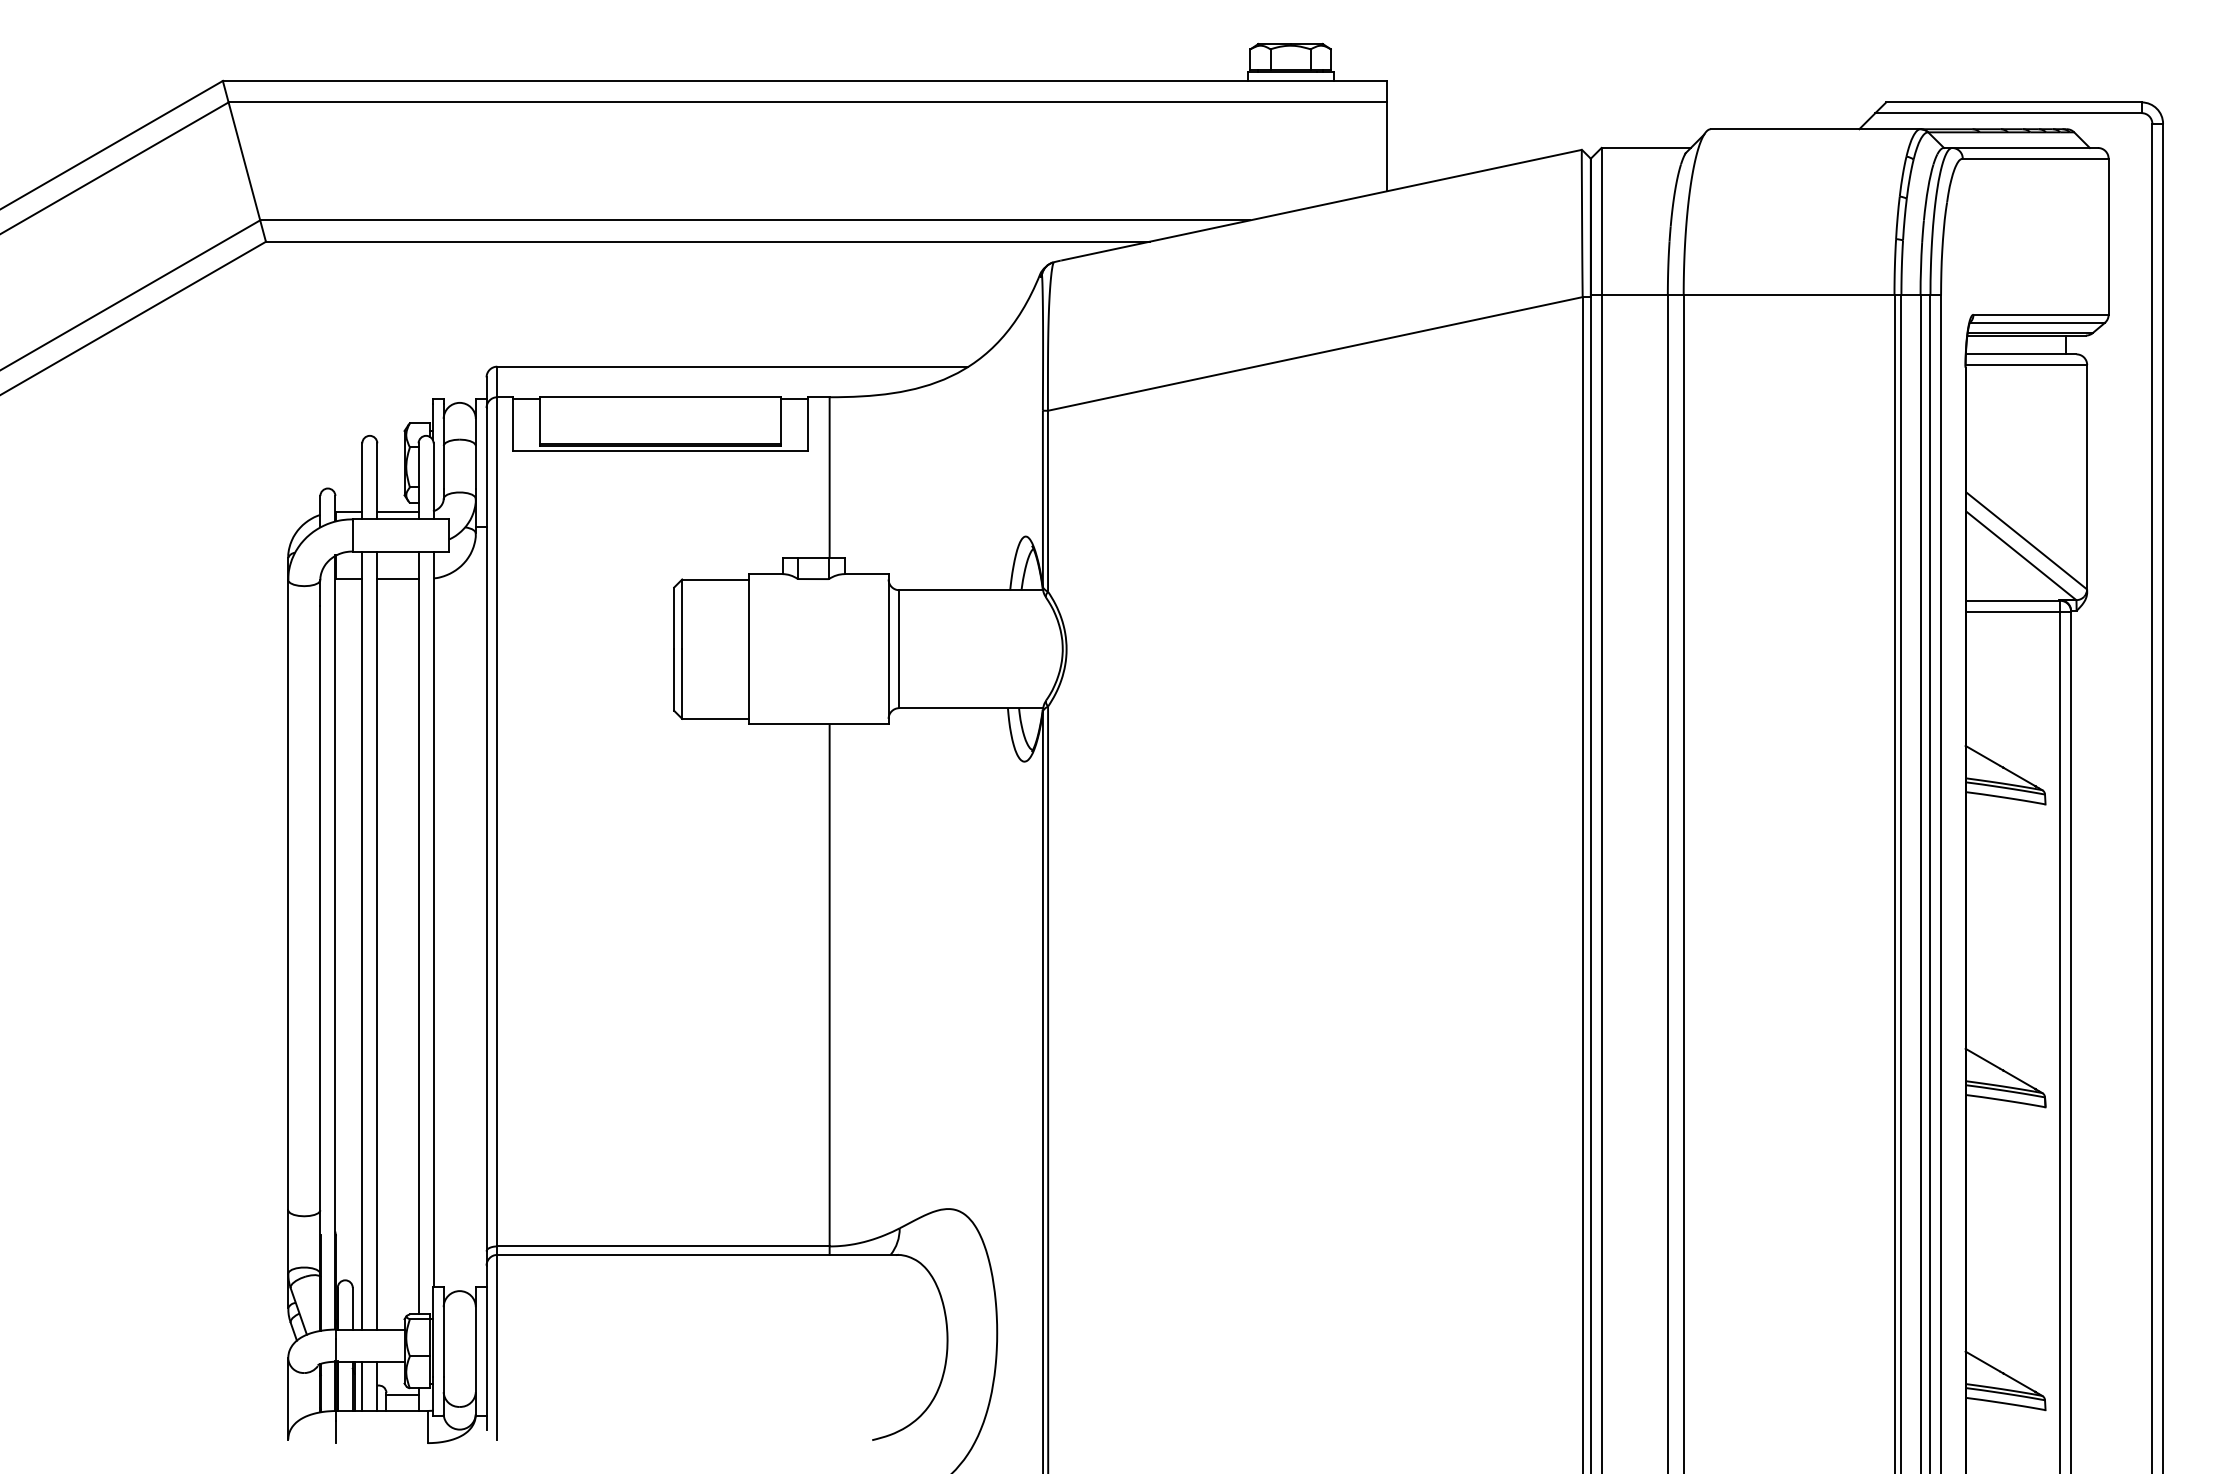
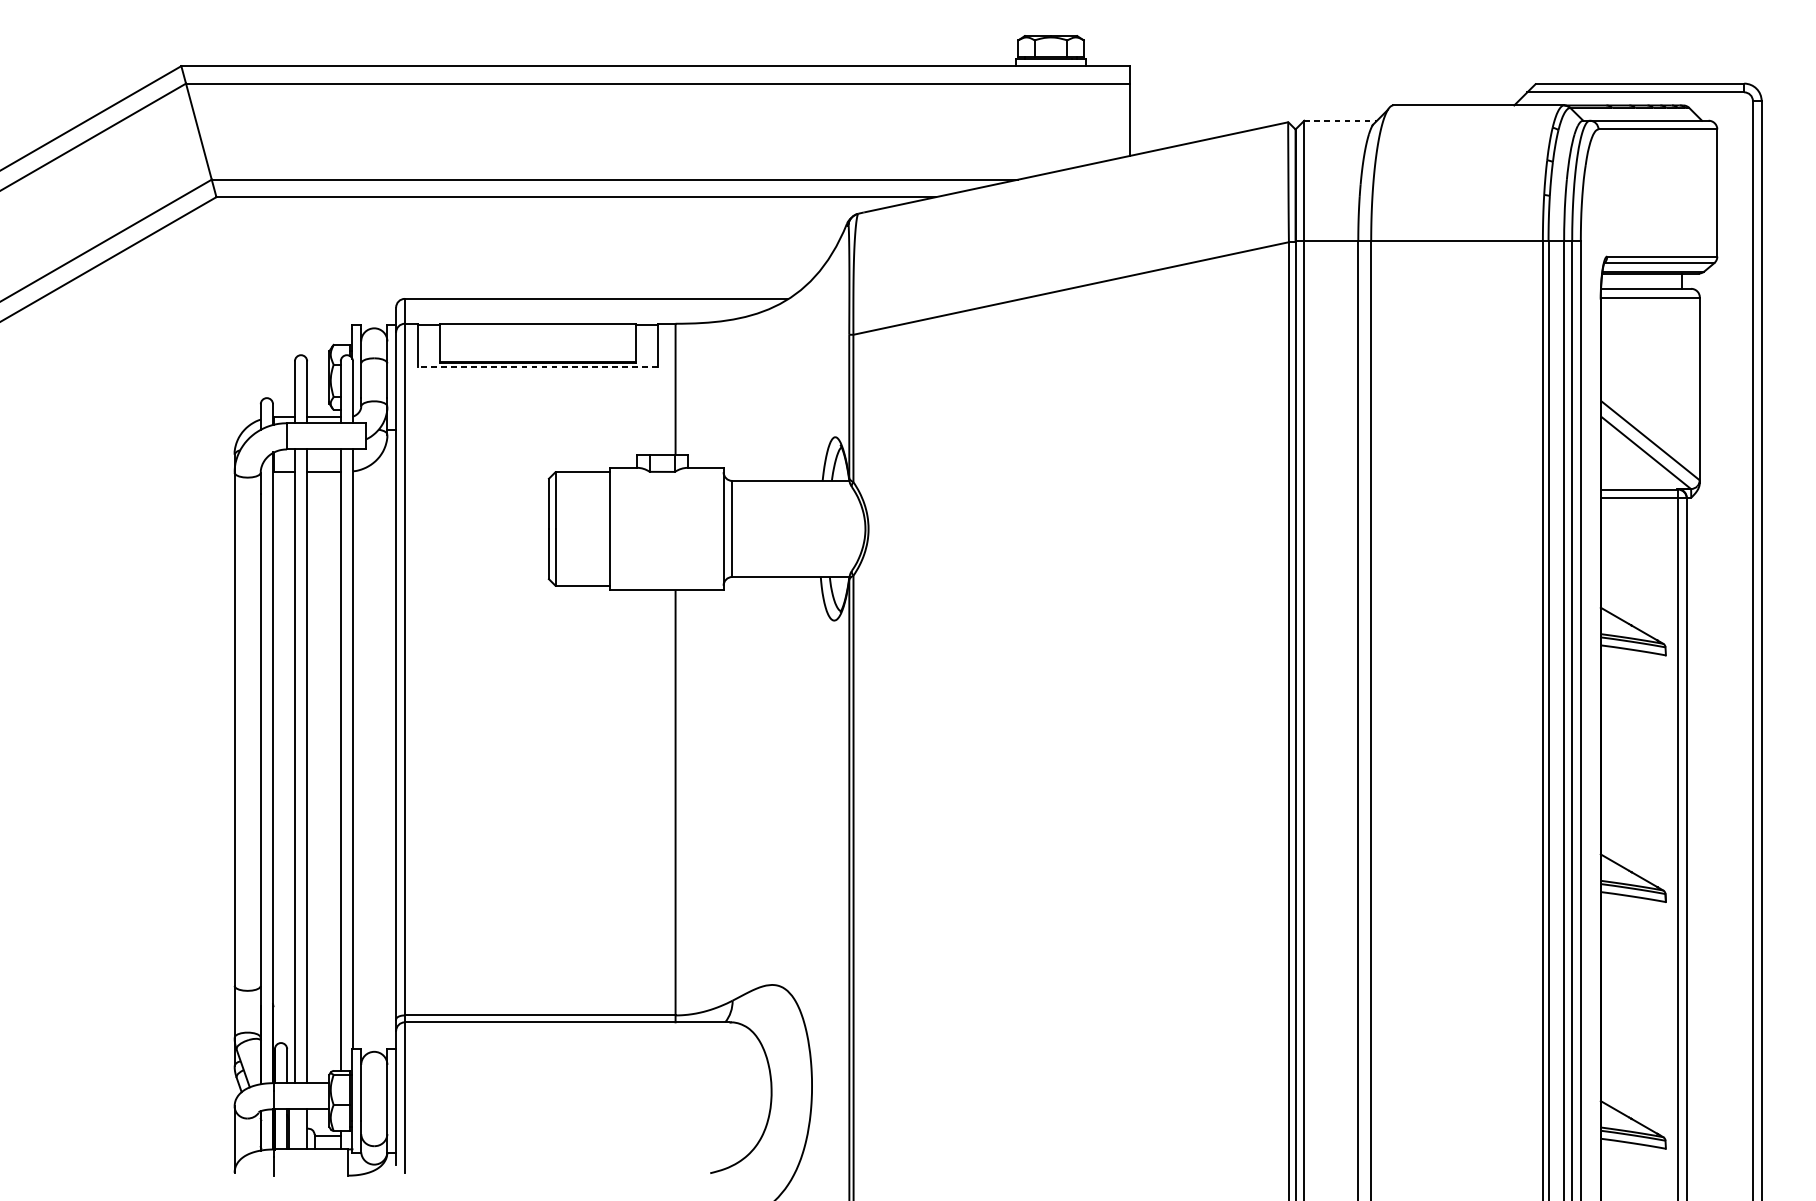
line: (1646, 147) -> (1340, 120), solid -> dashed
line: (660, 450) -> (537, 367), solid -> dashed
line: (362, 1385) -> (295, 1128), removed

